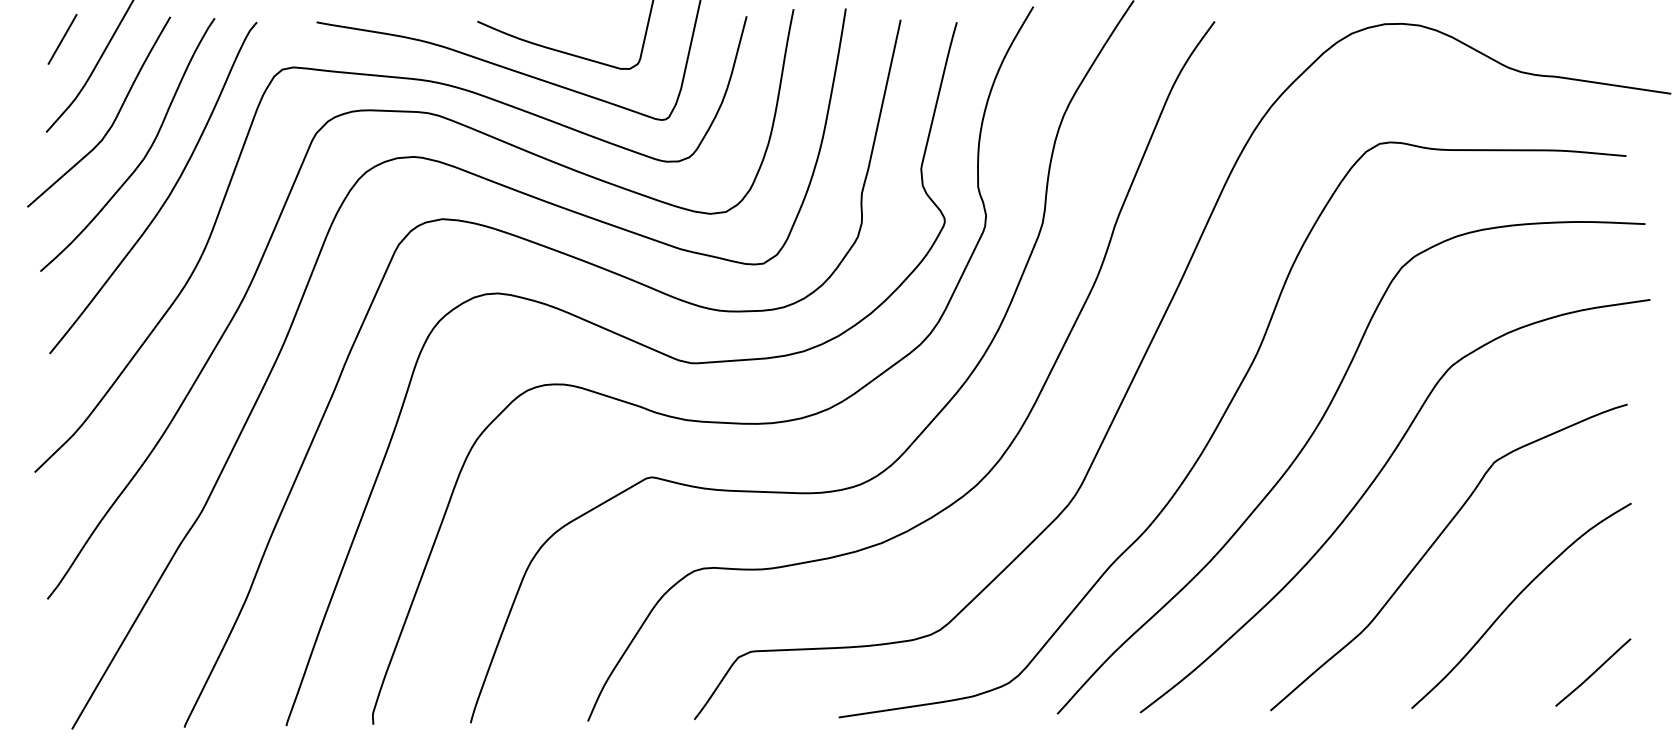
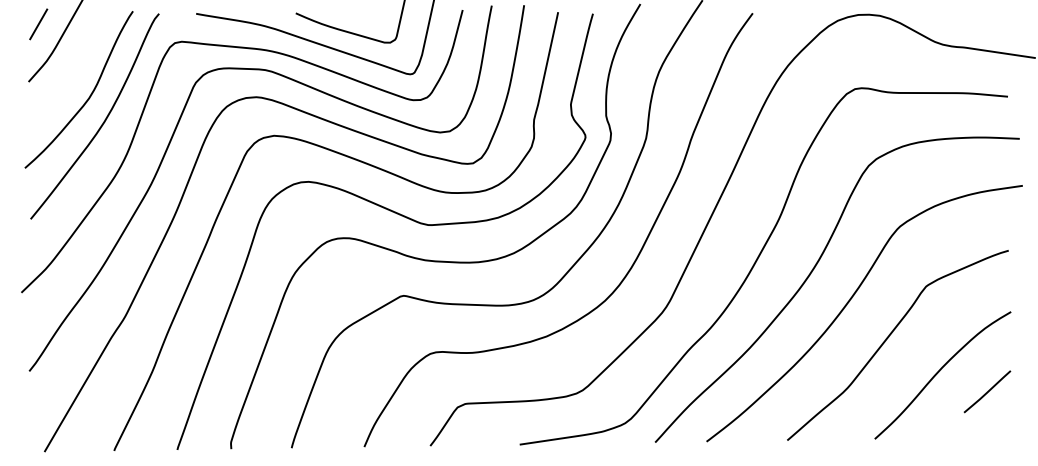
curve: (113, 118) -> (70, 73), removed
line: (1593, 672) -> (987, 391), moved

